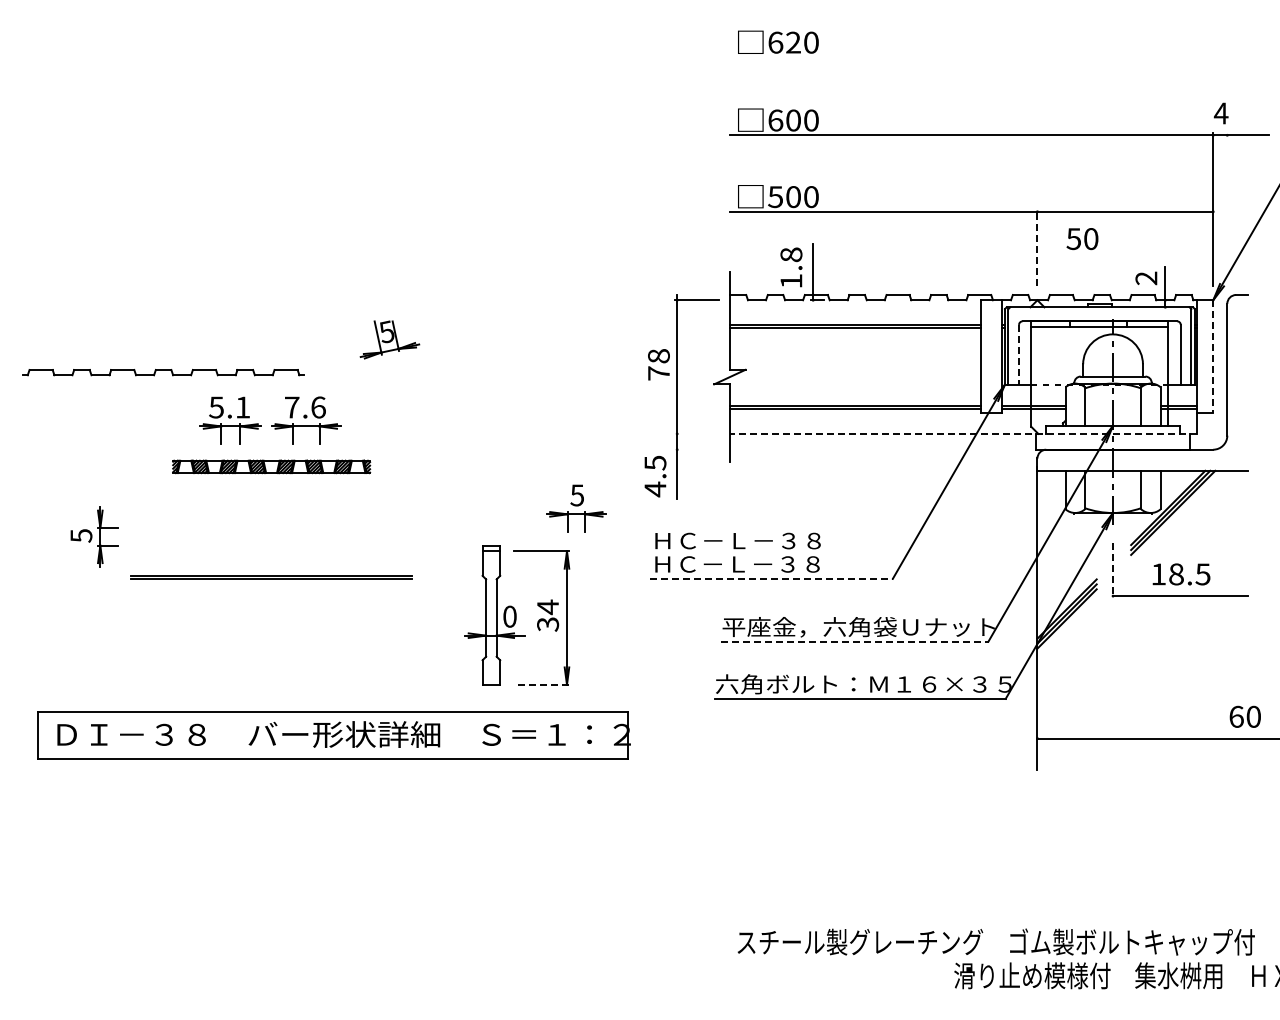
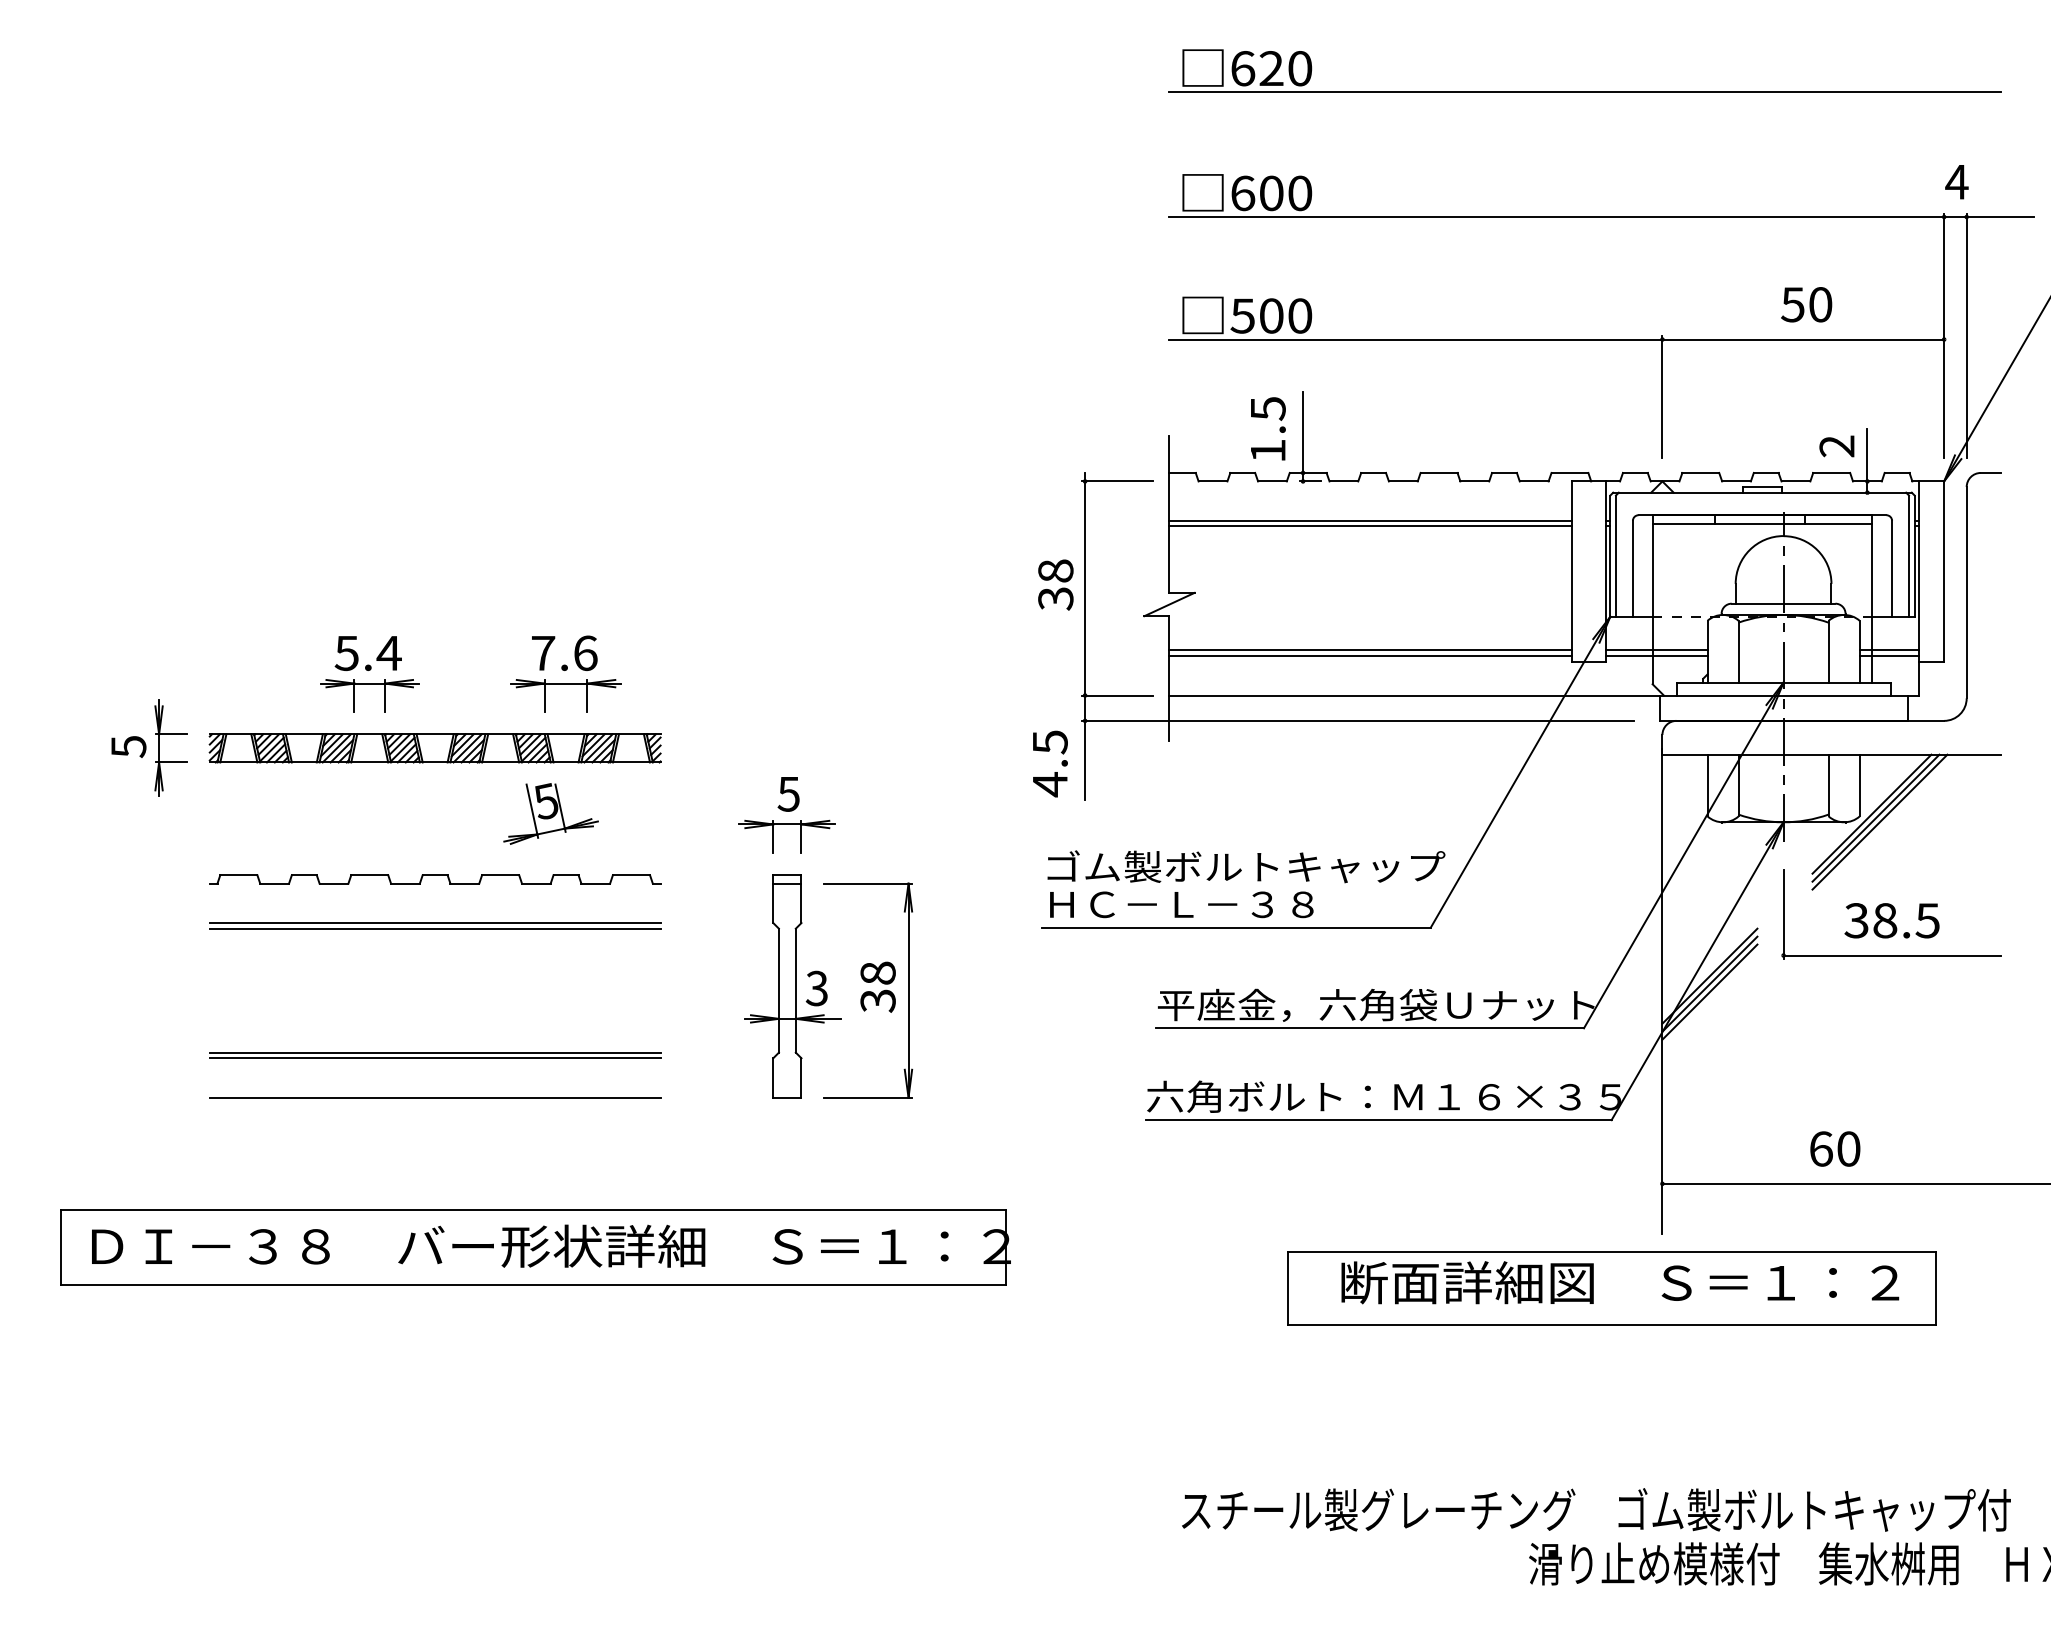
line: (988, 57) -> (1583, 92), added
line: (1227, 209) -> (1966, 335), added
text: (1082, 239) -> (1806, 305), moved
line: (1037, 247) -> (1662, 396), dashed -> solid
text: (791, 254) -> (1268, 408), 1.8 -> 1.5
part: (389, 339) -> (550, 813), moved
line: (1019, 354) -> (1633, 568), dashed -> solid
line: (1213, 357) -> (1944, 573), dashed -> solid
part: (163, 372) -> (434, 879), moved
text: (658, 373) -> (1055, 598), 78 -> 38
text: (242, 407) -> (388, 653), 5.1 -> 5.4
part: (306, 420) -> (566, 674), moved
line: (697, 433) -> (1117, 694), added
line: (963, 433) -> (1543, 694), dashed -> solid
line: (847, 449) -> (1358, 720), added
part: (271, 466) -> (434, 747), size x1.43
part: (576, 508) -> (787, 815), moved
part: (94, 536) -> (149, 747), moved
text: (777, 540) -> (1245, 866), ＨＣ－Ｌ－３８ -> ゴム製ボルトキャップ
line: (1113, 570) -> (1784, 914), dashed -> solid
text: (1158, 574) -> (1856, 920), 18.5 -> 38.5
line: (772, 578) -> (1237, 927), dashed -> solid
text: (548, 607) -> (878, 973), 34 -> 38
text: (509, 616) -> (816, 988), 0 -> 3
line: (854, 641) -> (1369, 1028), dashed -> solid
line: (271, 657) -> (434, 1053), added
line: (271, 684) -> (434, 1097), added
line: (541, 684) -> (867, 1097), dashed -> solid
text: (1244, 716) -> (1833, 1148), moved
part: (333, 735) -> (534, 1247), moved
part: (1005, 803) -> (1611, 1287), added

